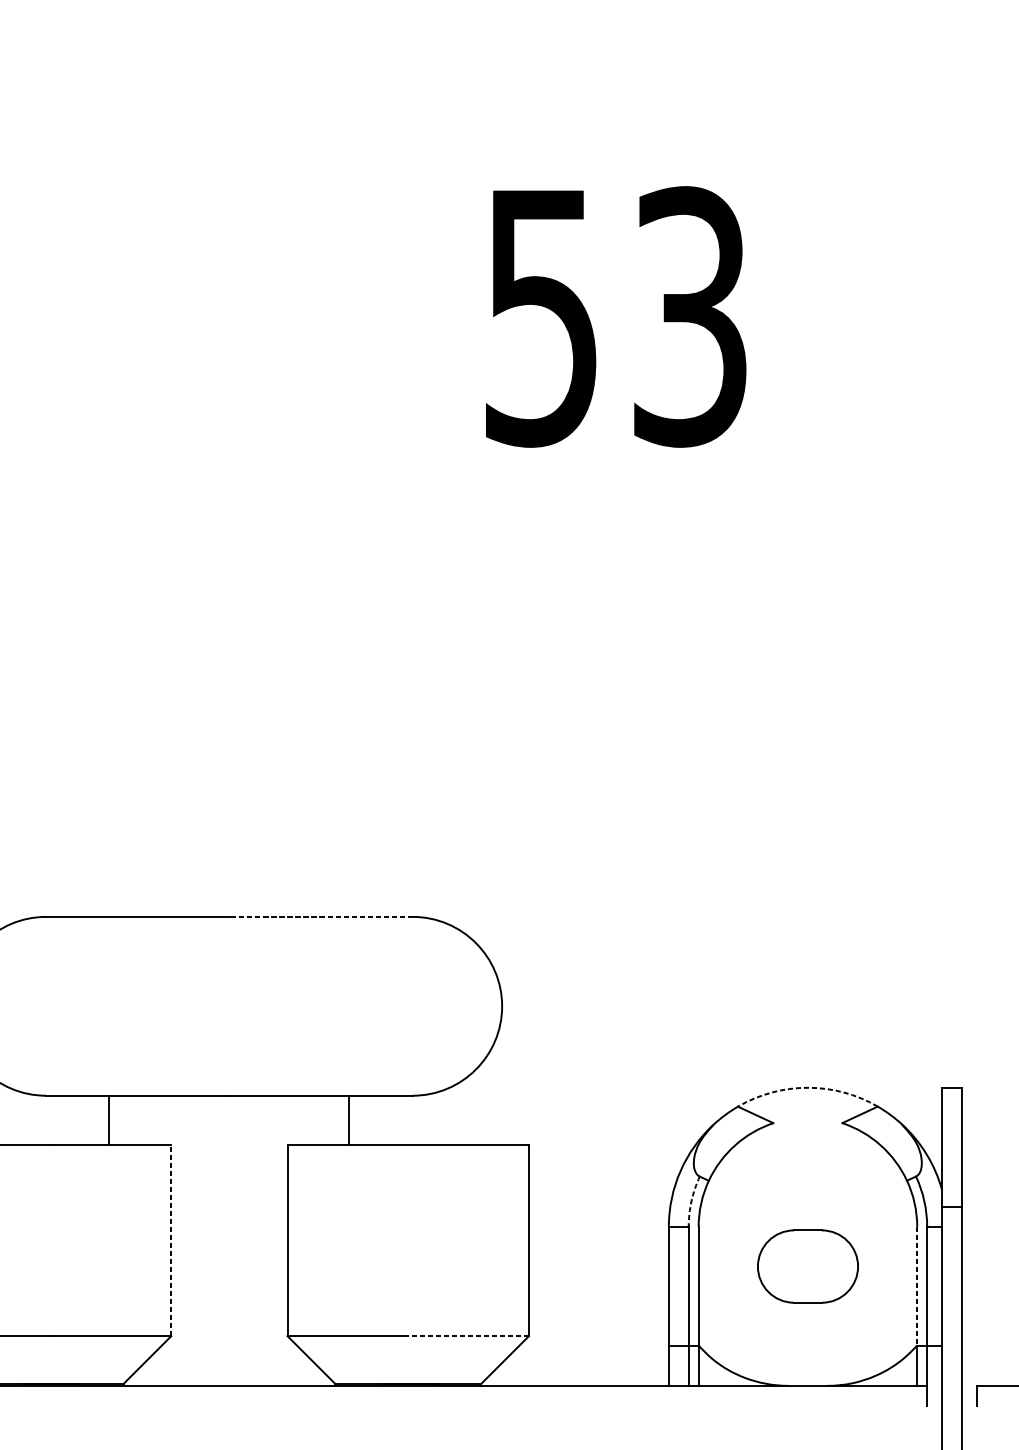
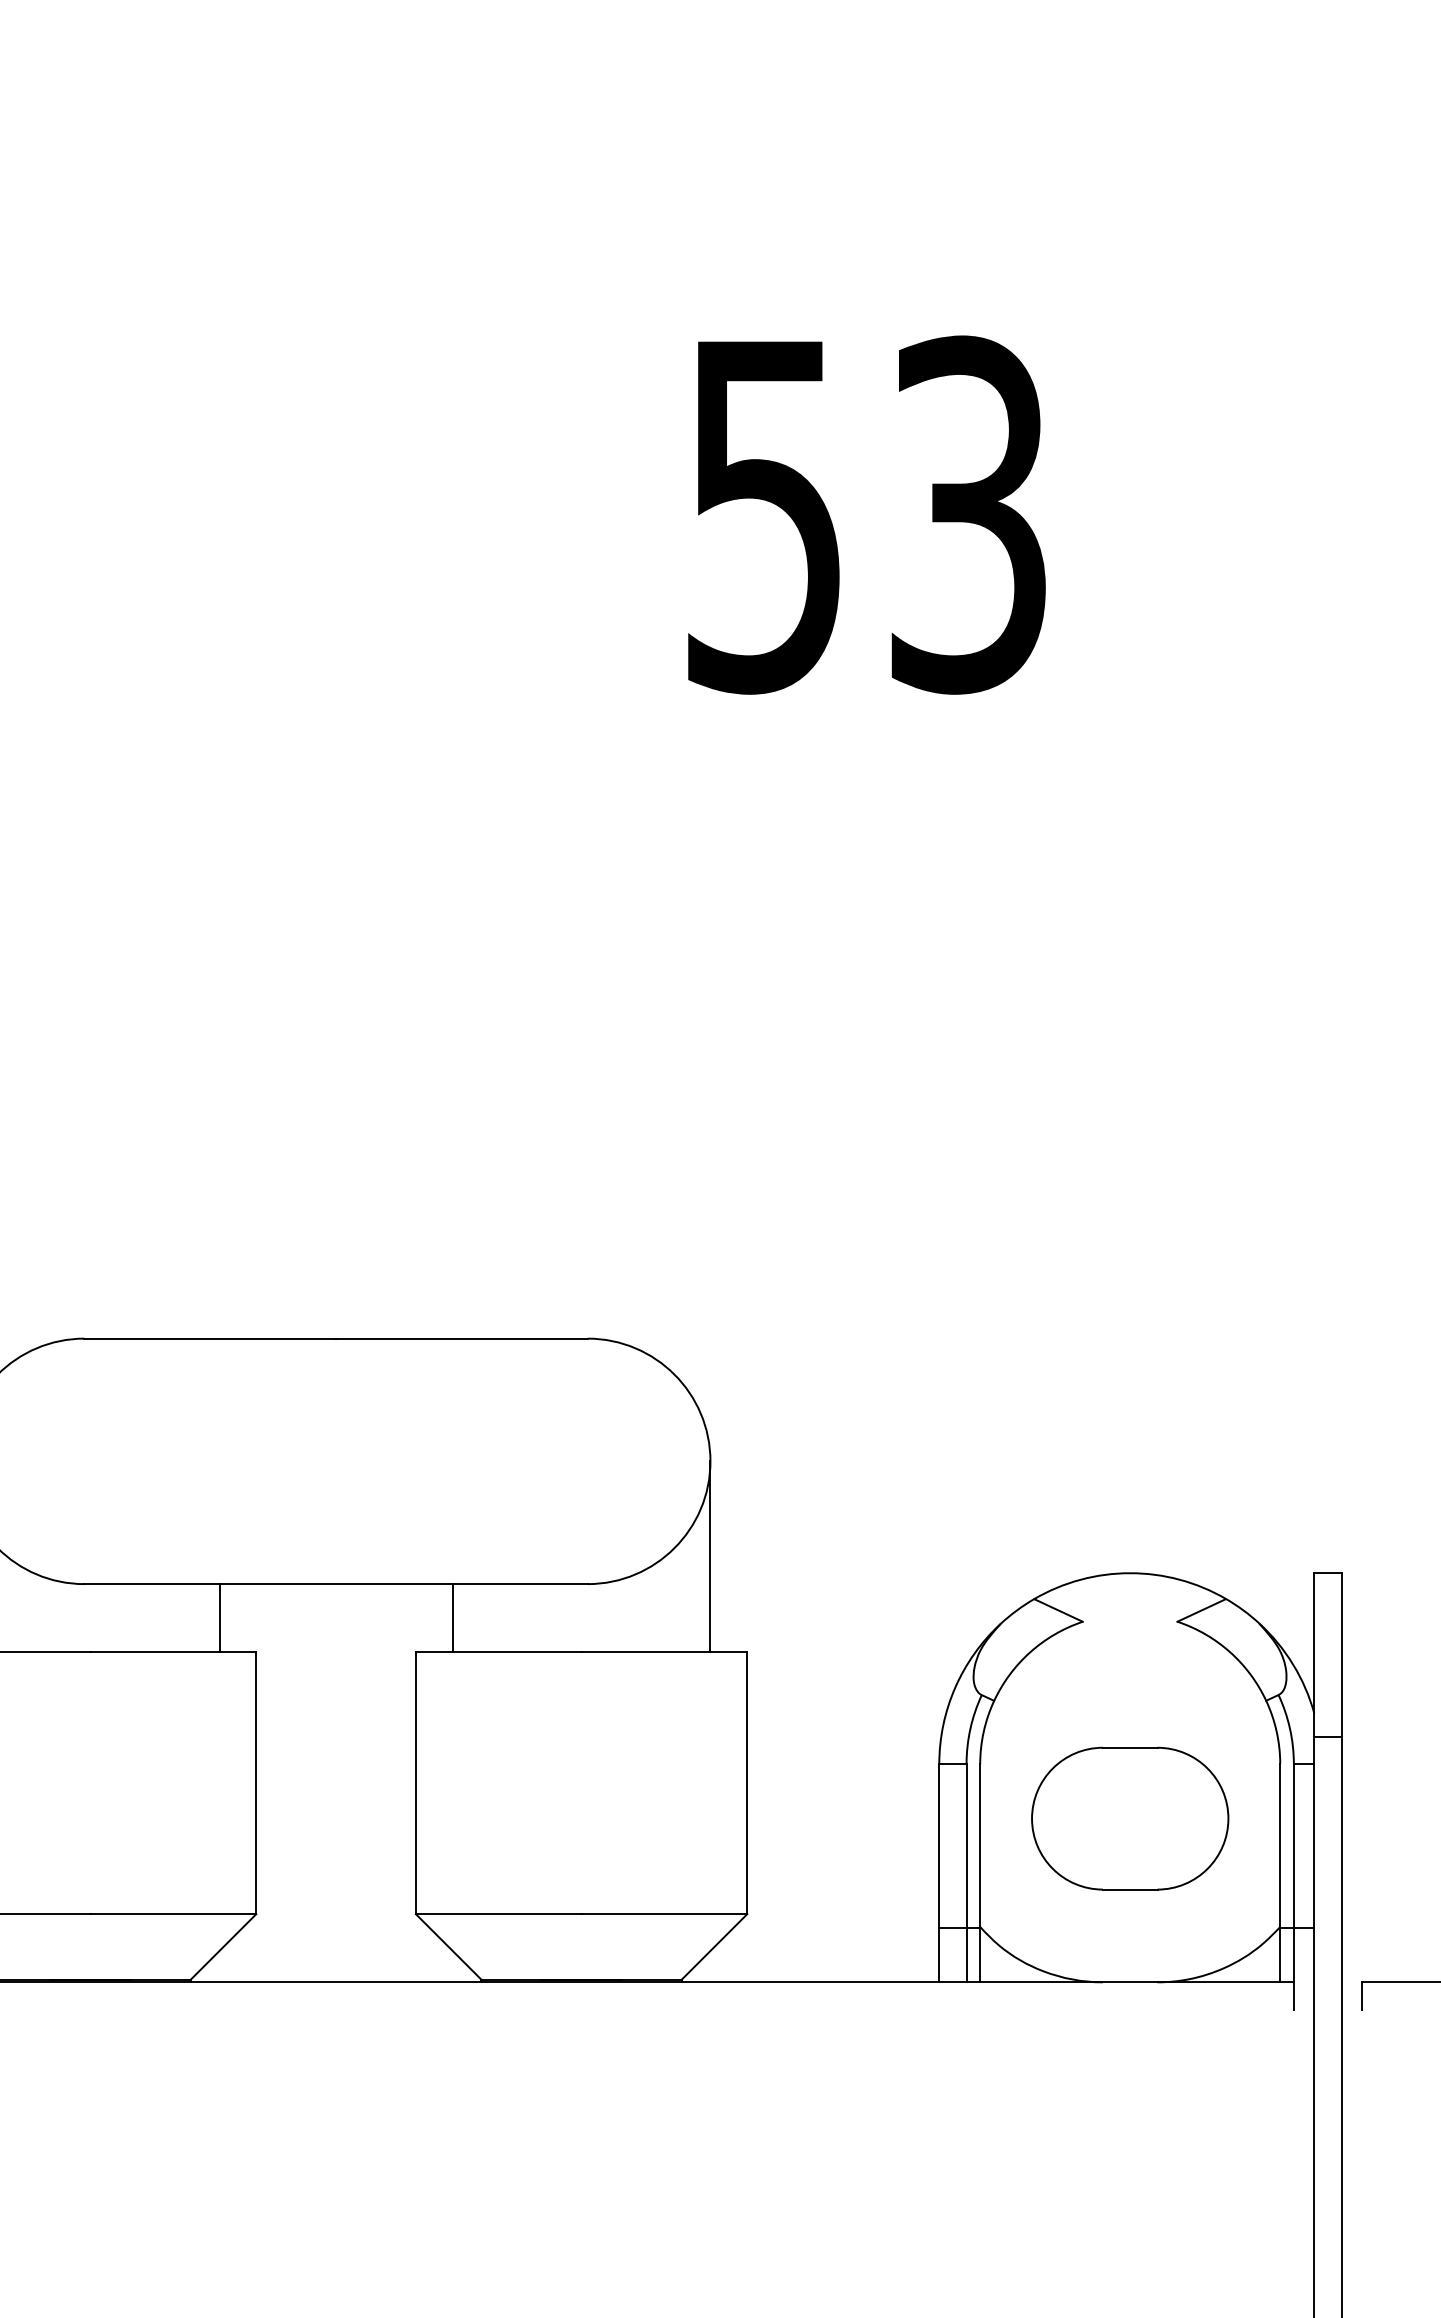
line: (320, 916) -> (461, 1338), dashed -> solid
line: (502, 1075) -> (710, 1556), added
arc: (808, 1088) -> (1130, 1573), dashed -> solid
line: (108, 1120) -> (219, 1618), moved
line: (348, 1120) -> (452, 1618), moved
arc: (691, 1200) -> (970, 1728), dashed -> solid
line: (171, 1240) -> (256, 1783), dashed -> solid
part: (808, 1266) -> (1130, 1818), size x1.43
line: (917, 1286) -> (1280, 1845), dashed -> solid
line: (468, 1336) -> (664, 1914), dashed -> solid

